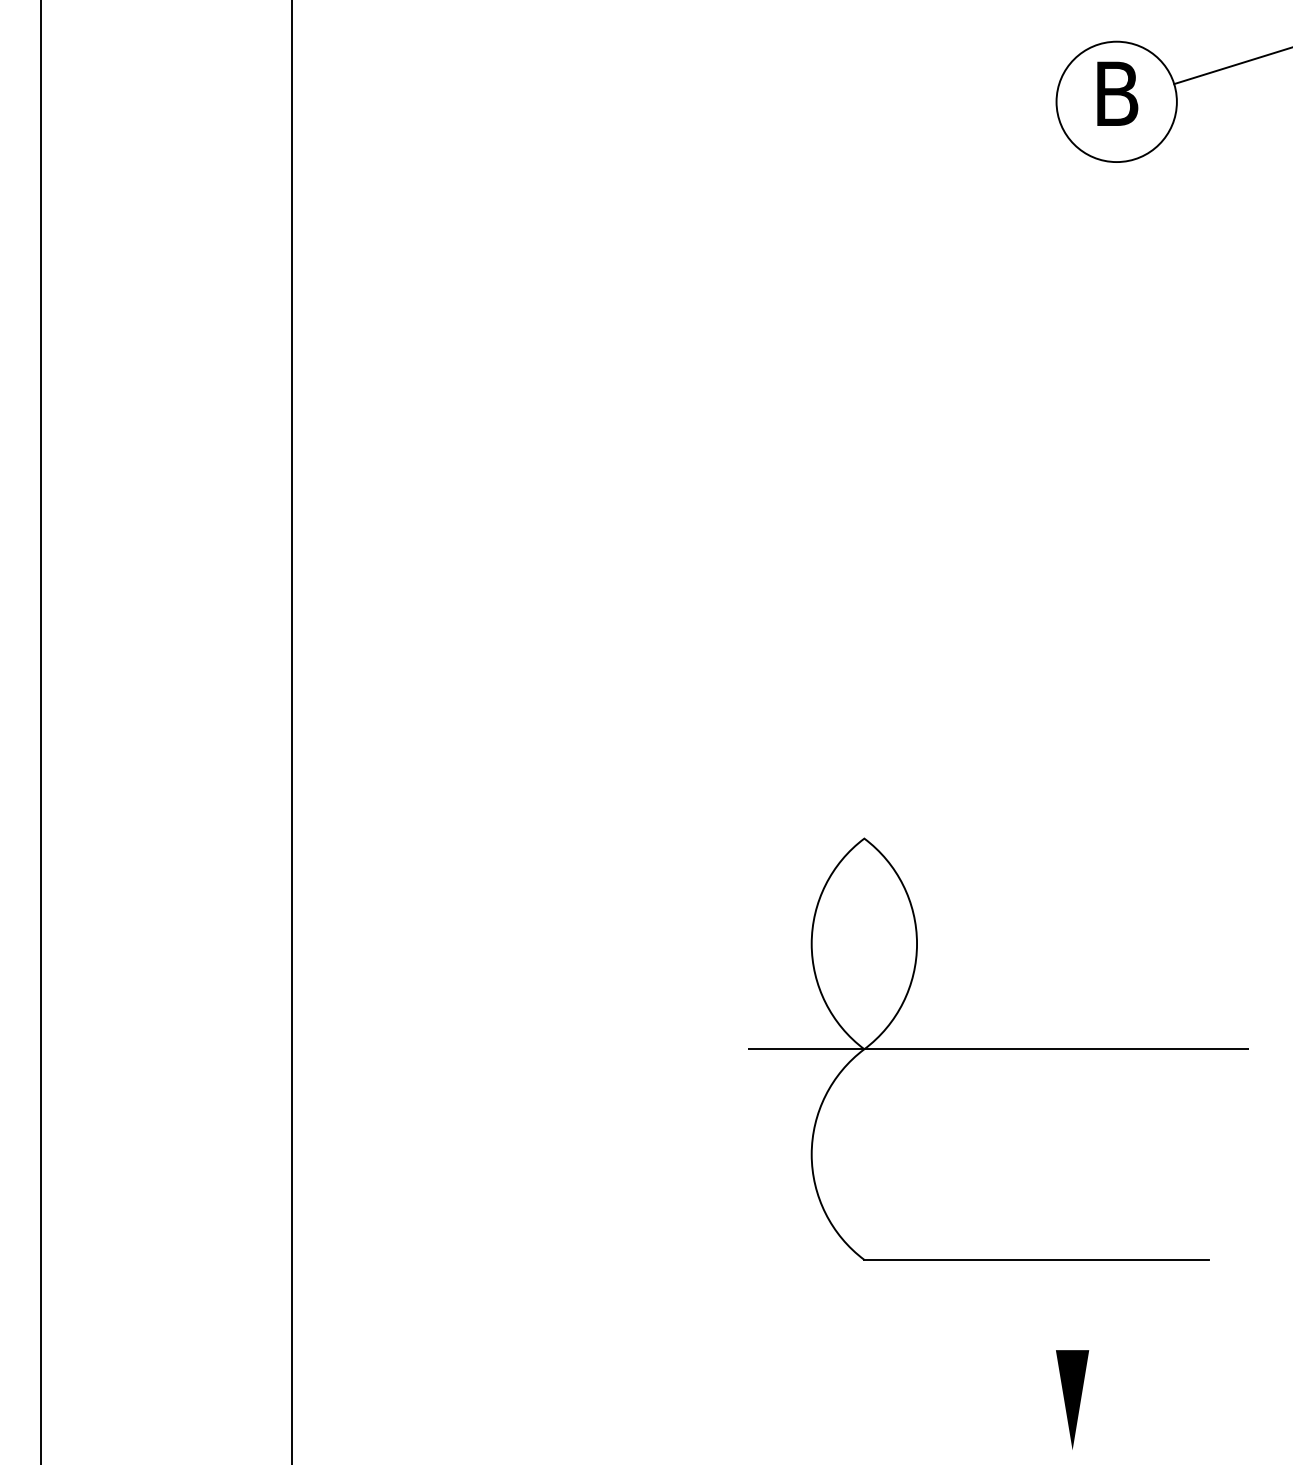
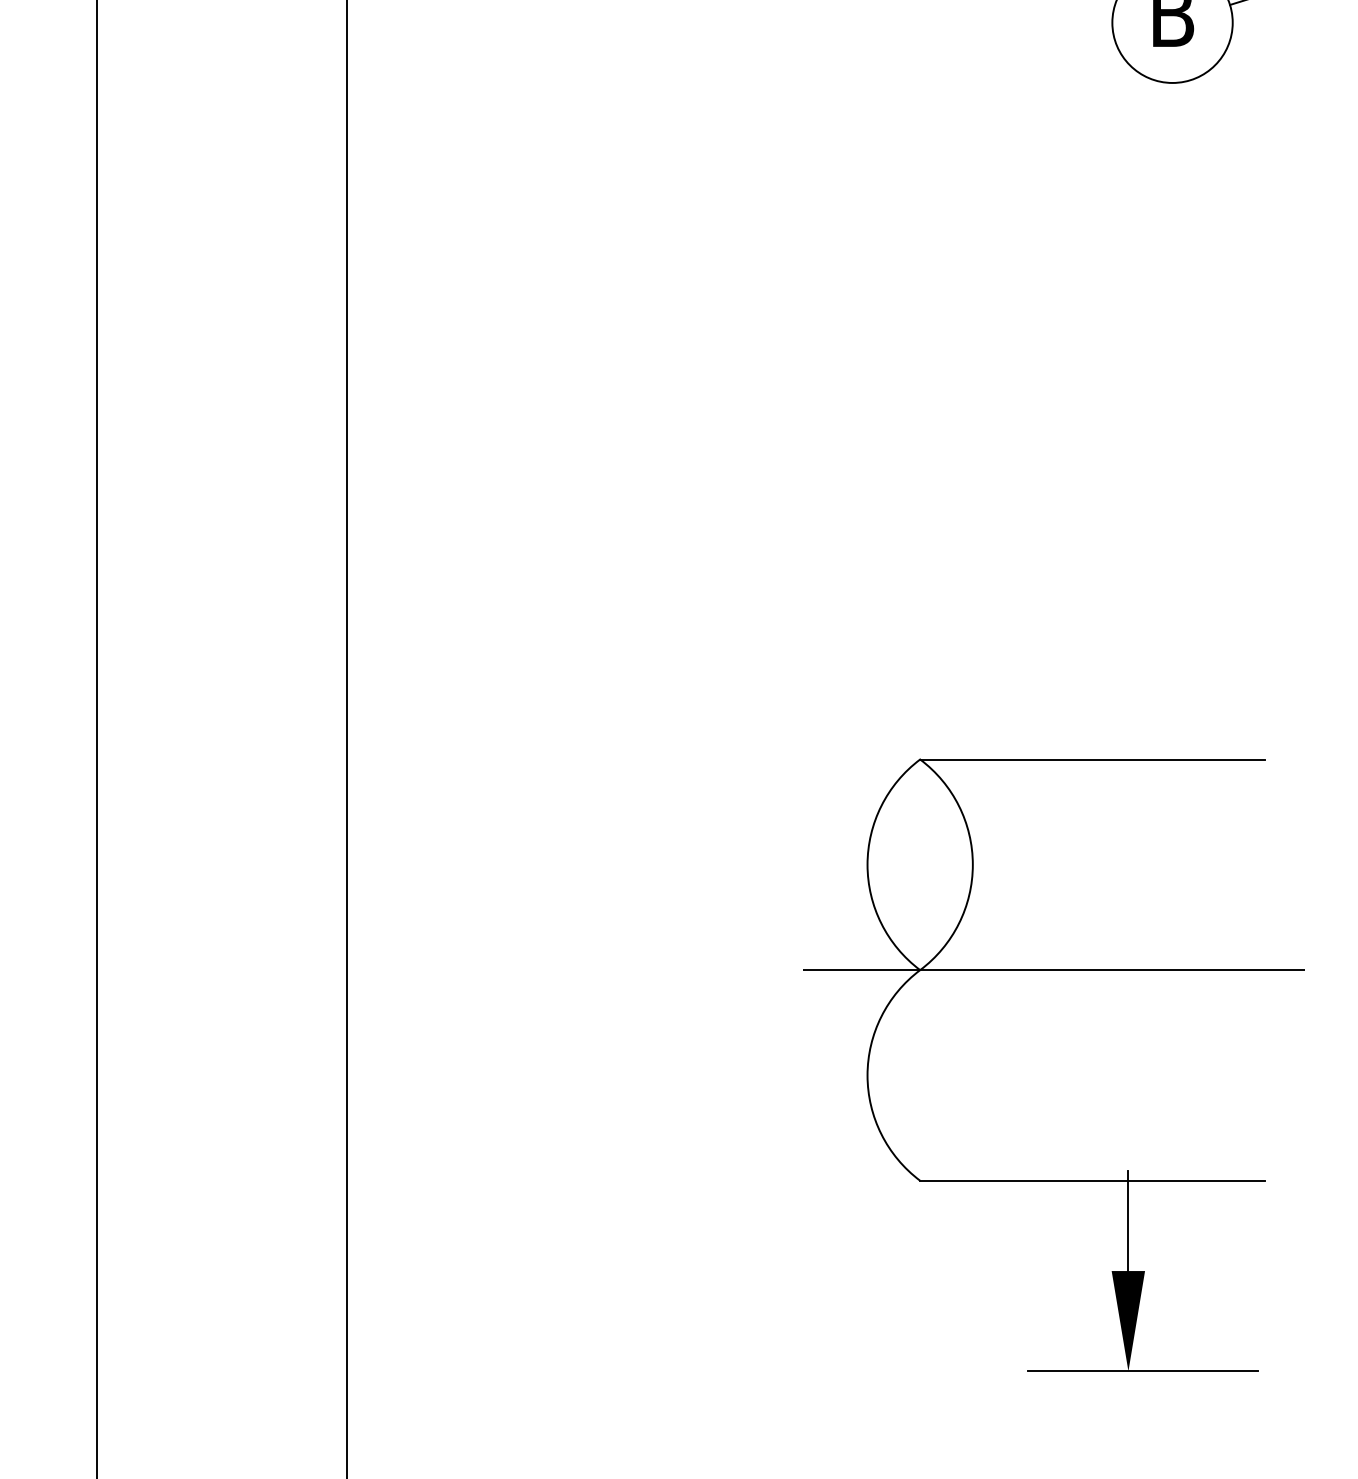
line: (1036, 838) -> (1092, 759), added
line: (1072, 1299) -> (1128, 1220), added
line: (1087, 1450) -> (1143, 1371), added

